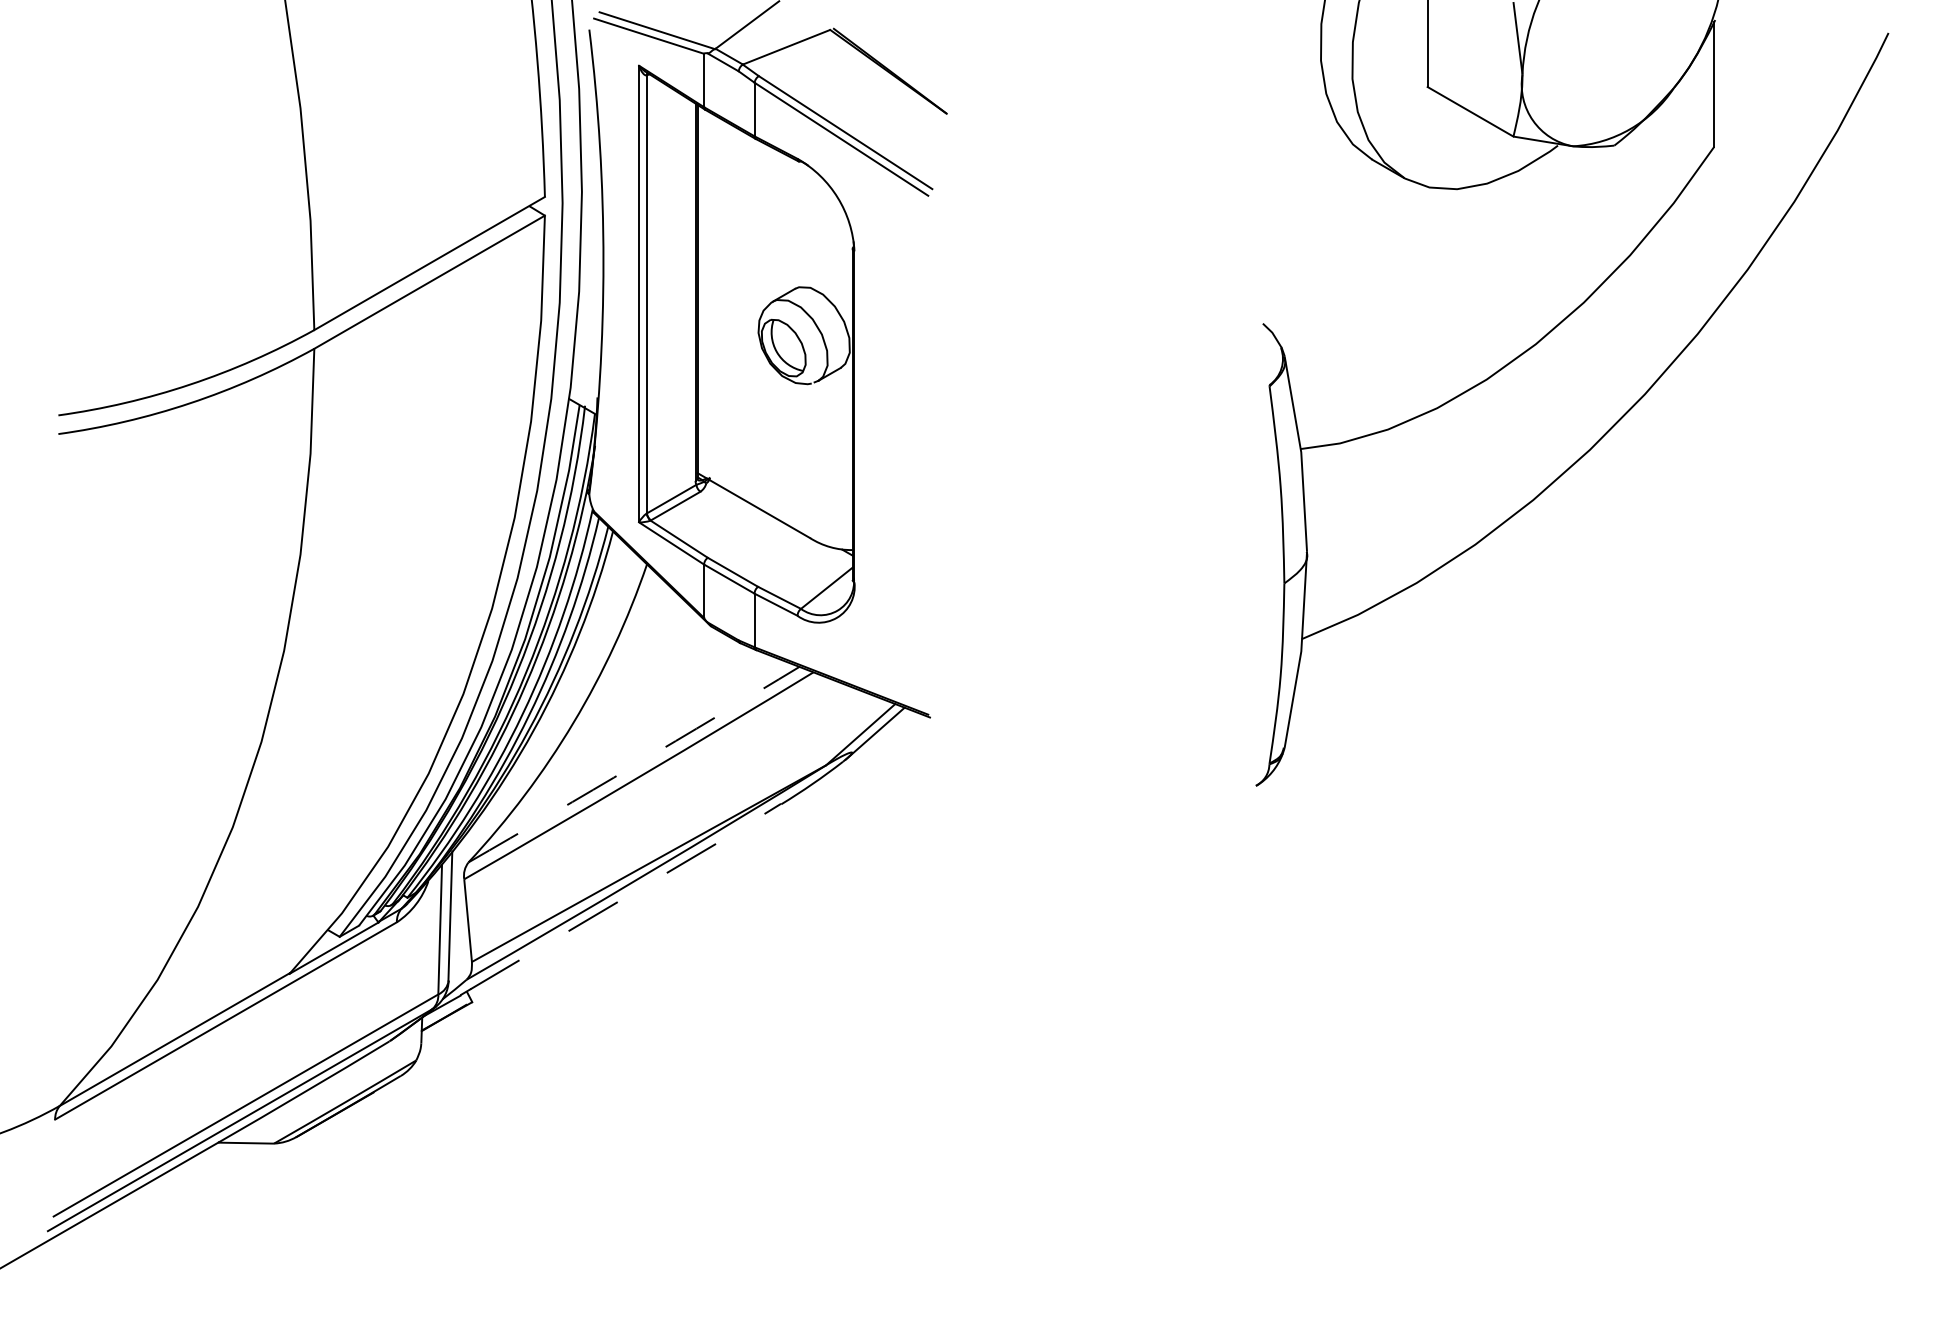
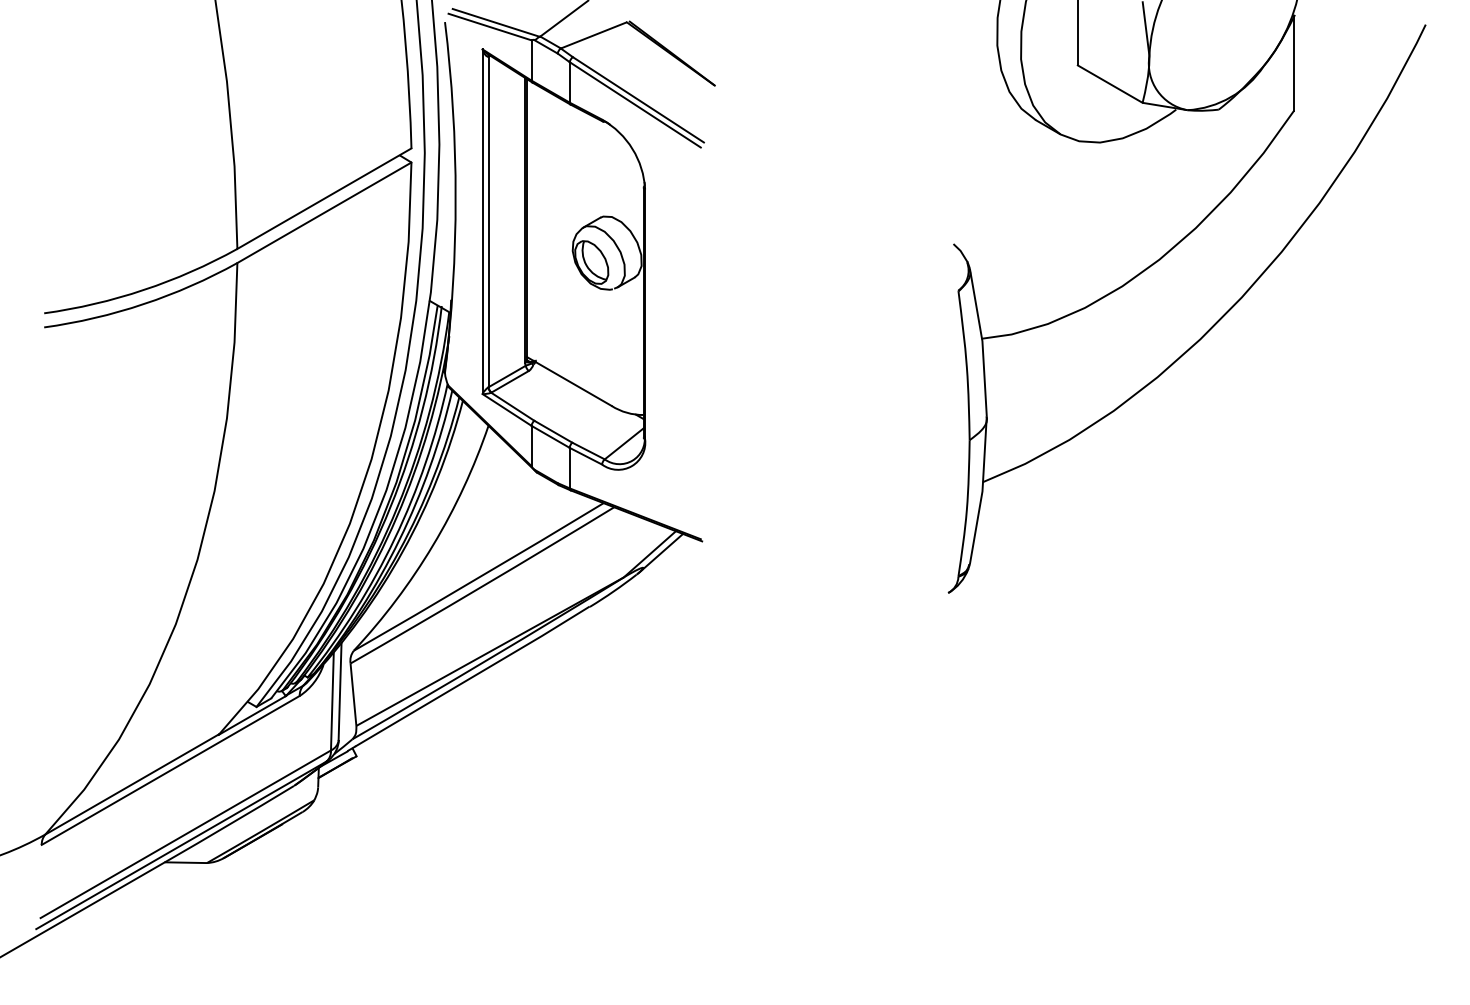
arc: (634, 765) -> (479, 577), dashed -> solid
line: (626, 896) -> (473, 676), dashed -> solid

